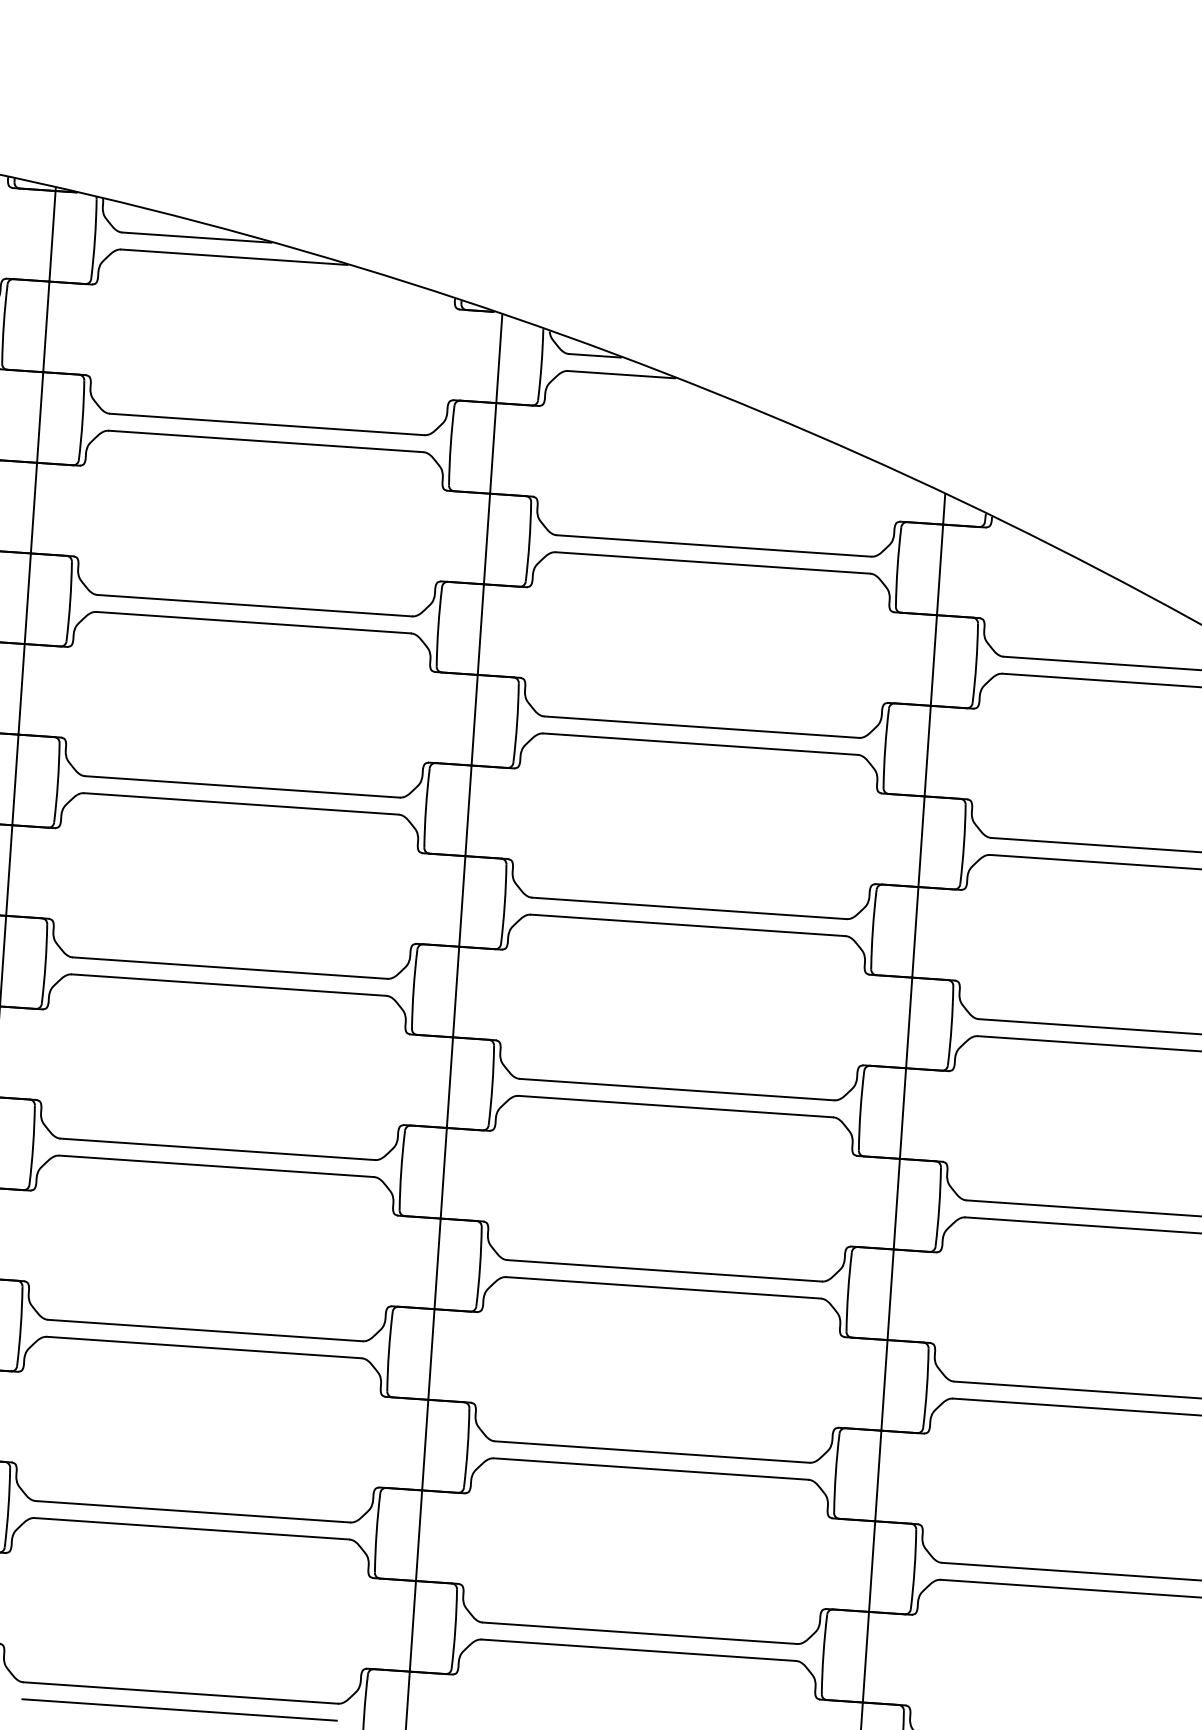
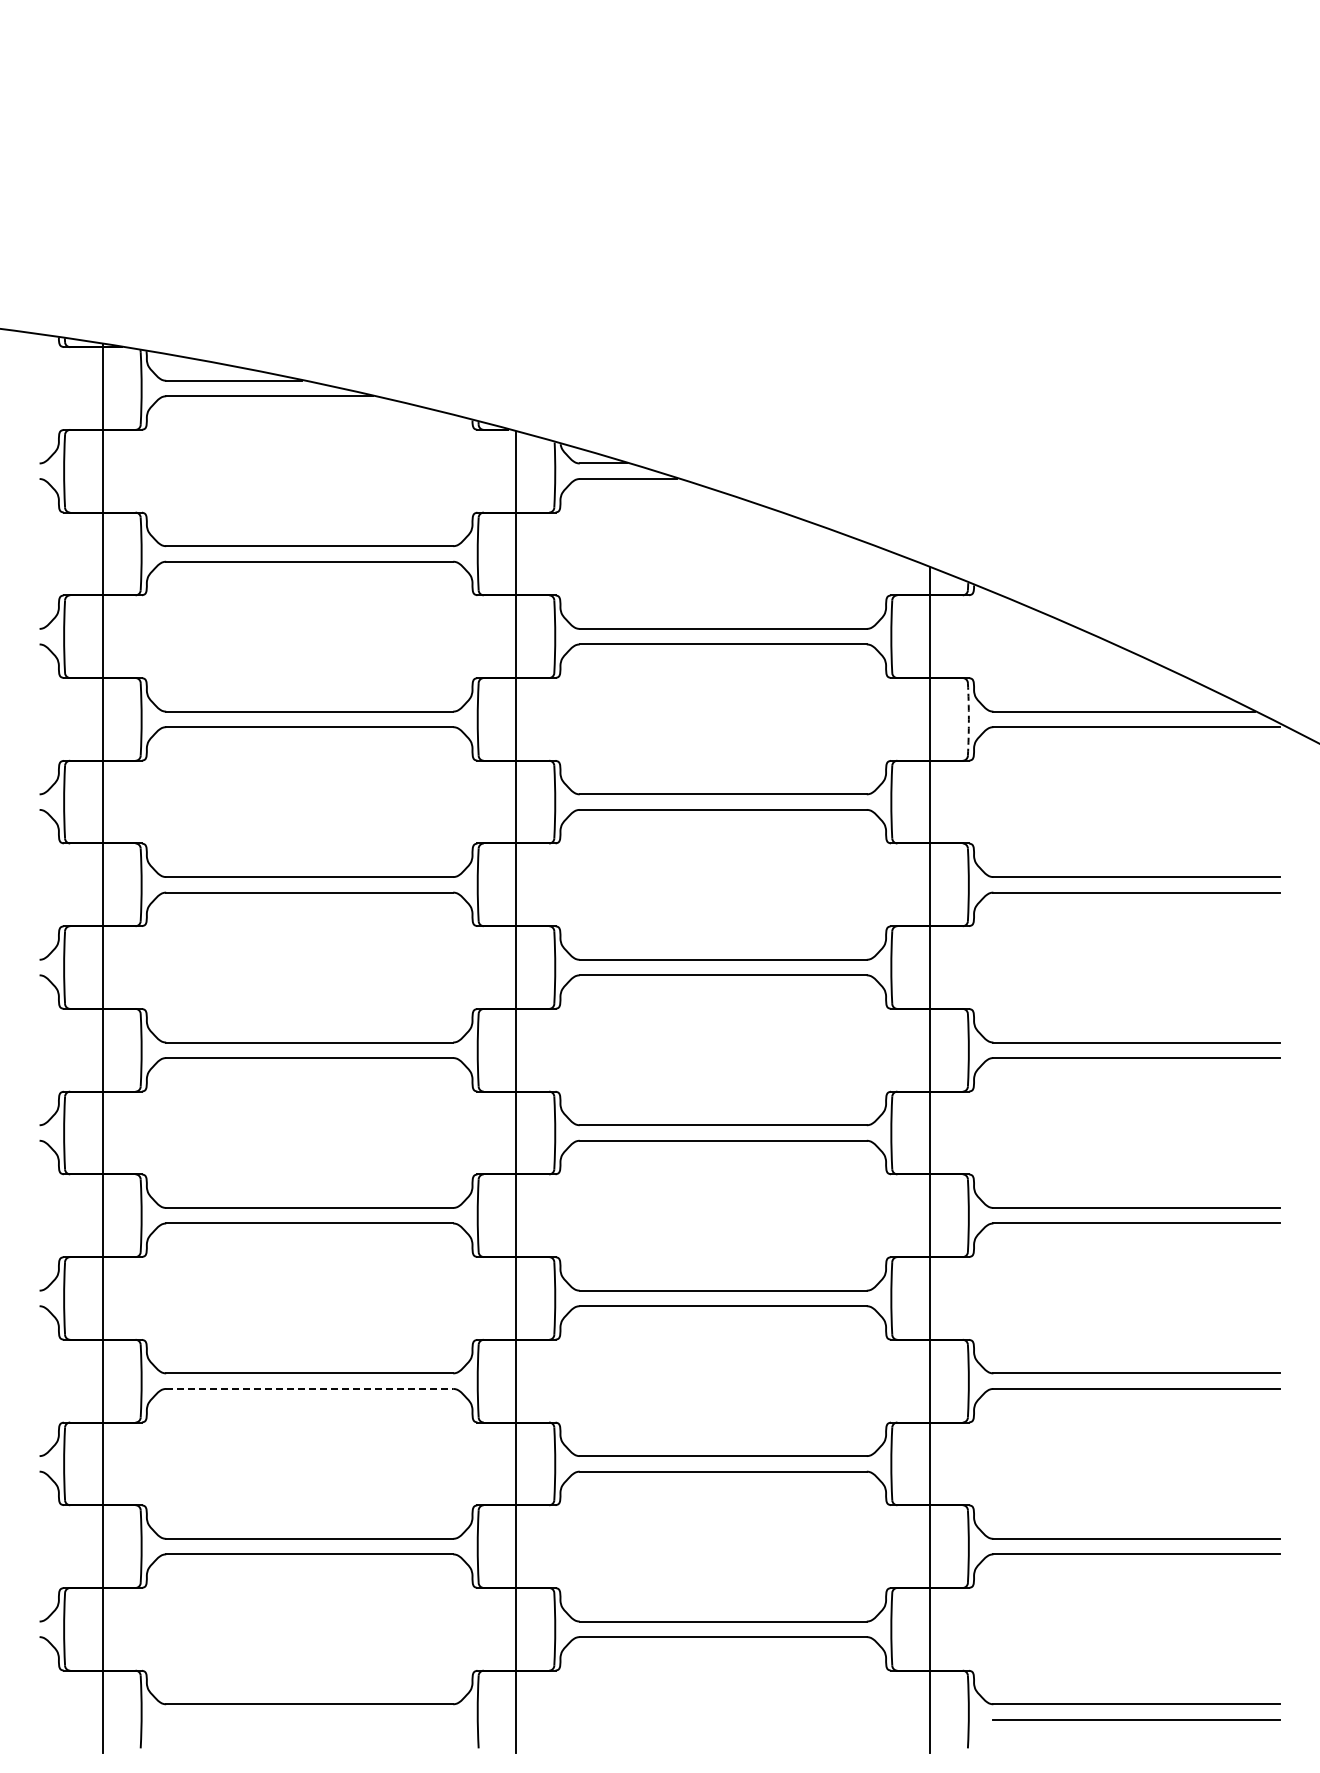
arc: (975, 663) -> (968, 719), solid -> dashed
line: (204, 1347) -> (309, 1388), solid -> dashed
line: (179, 1709) -> (309, 1719), removed

